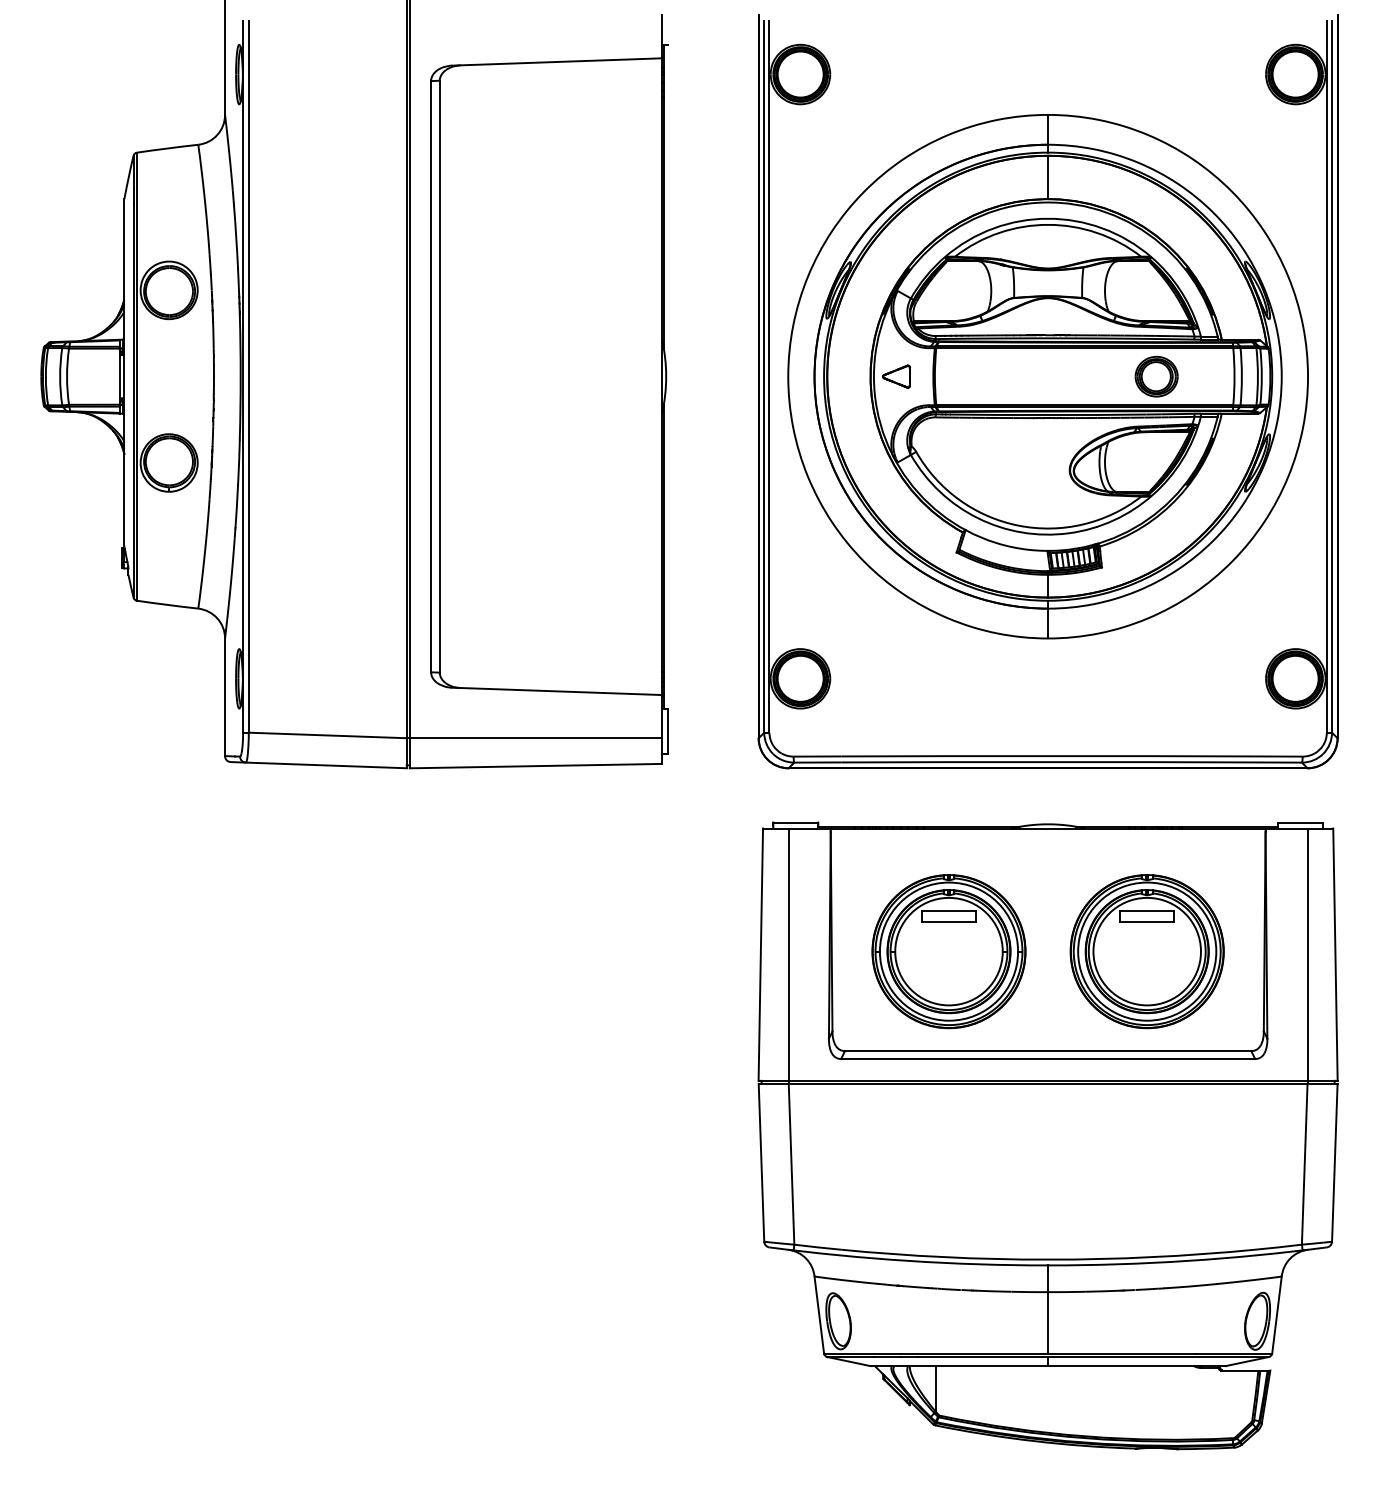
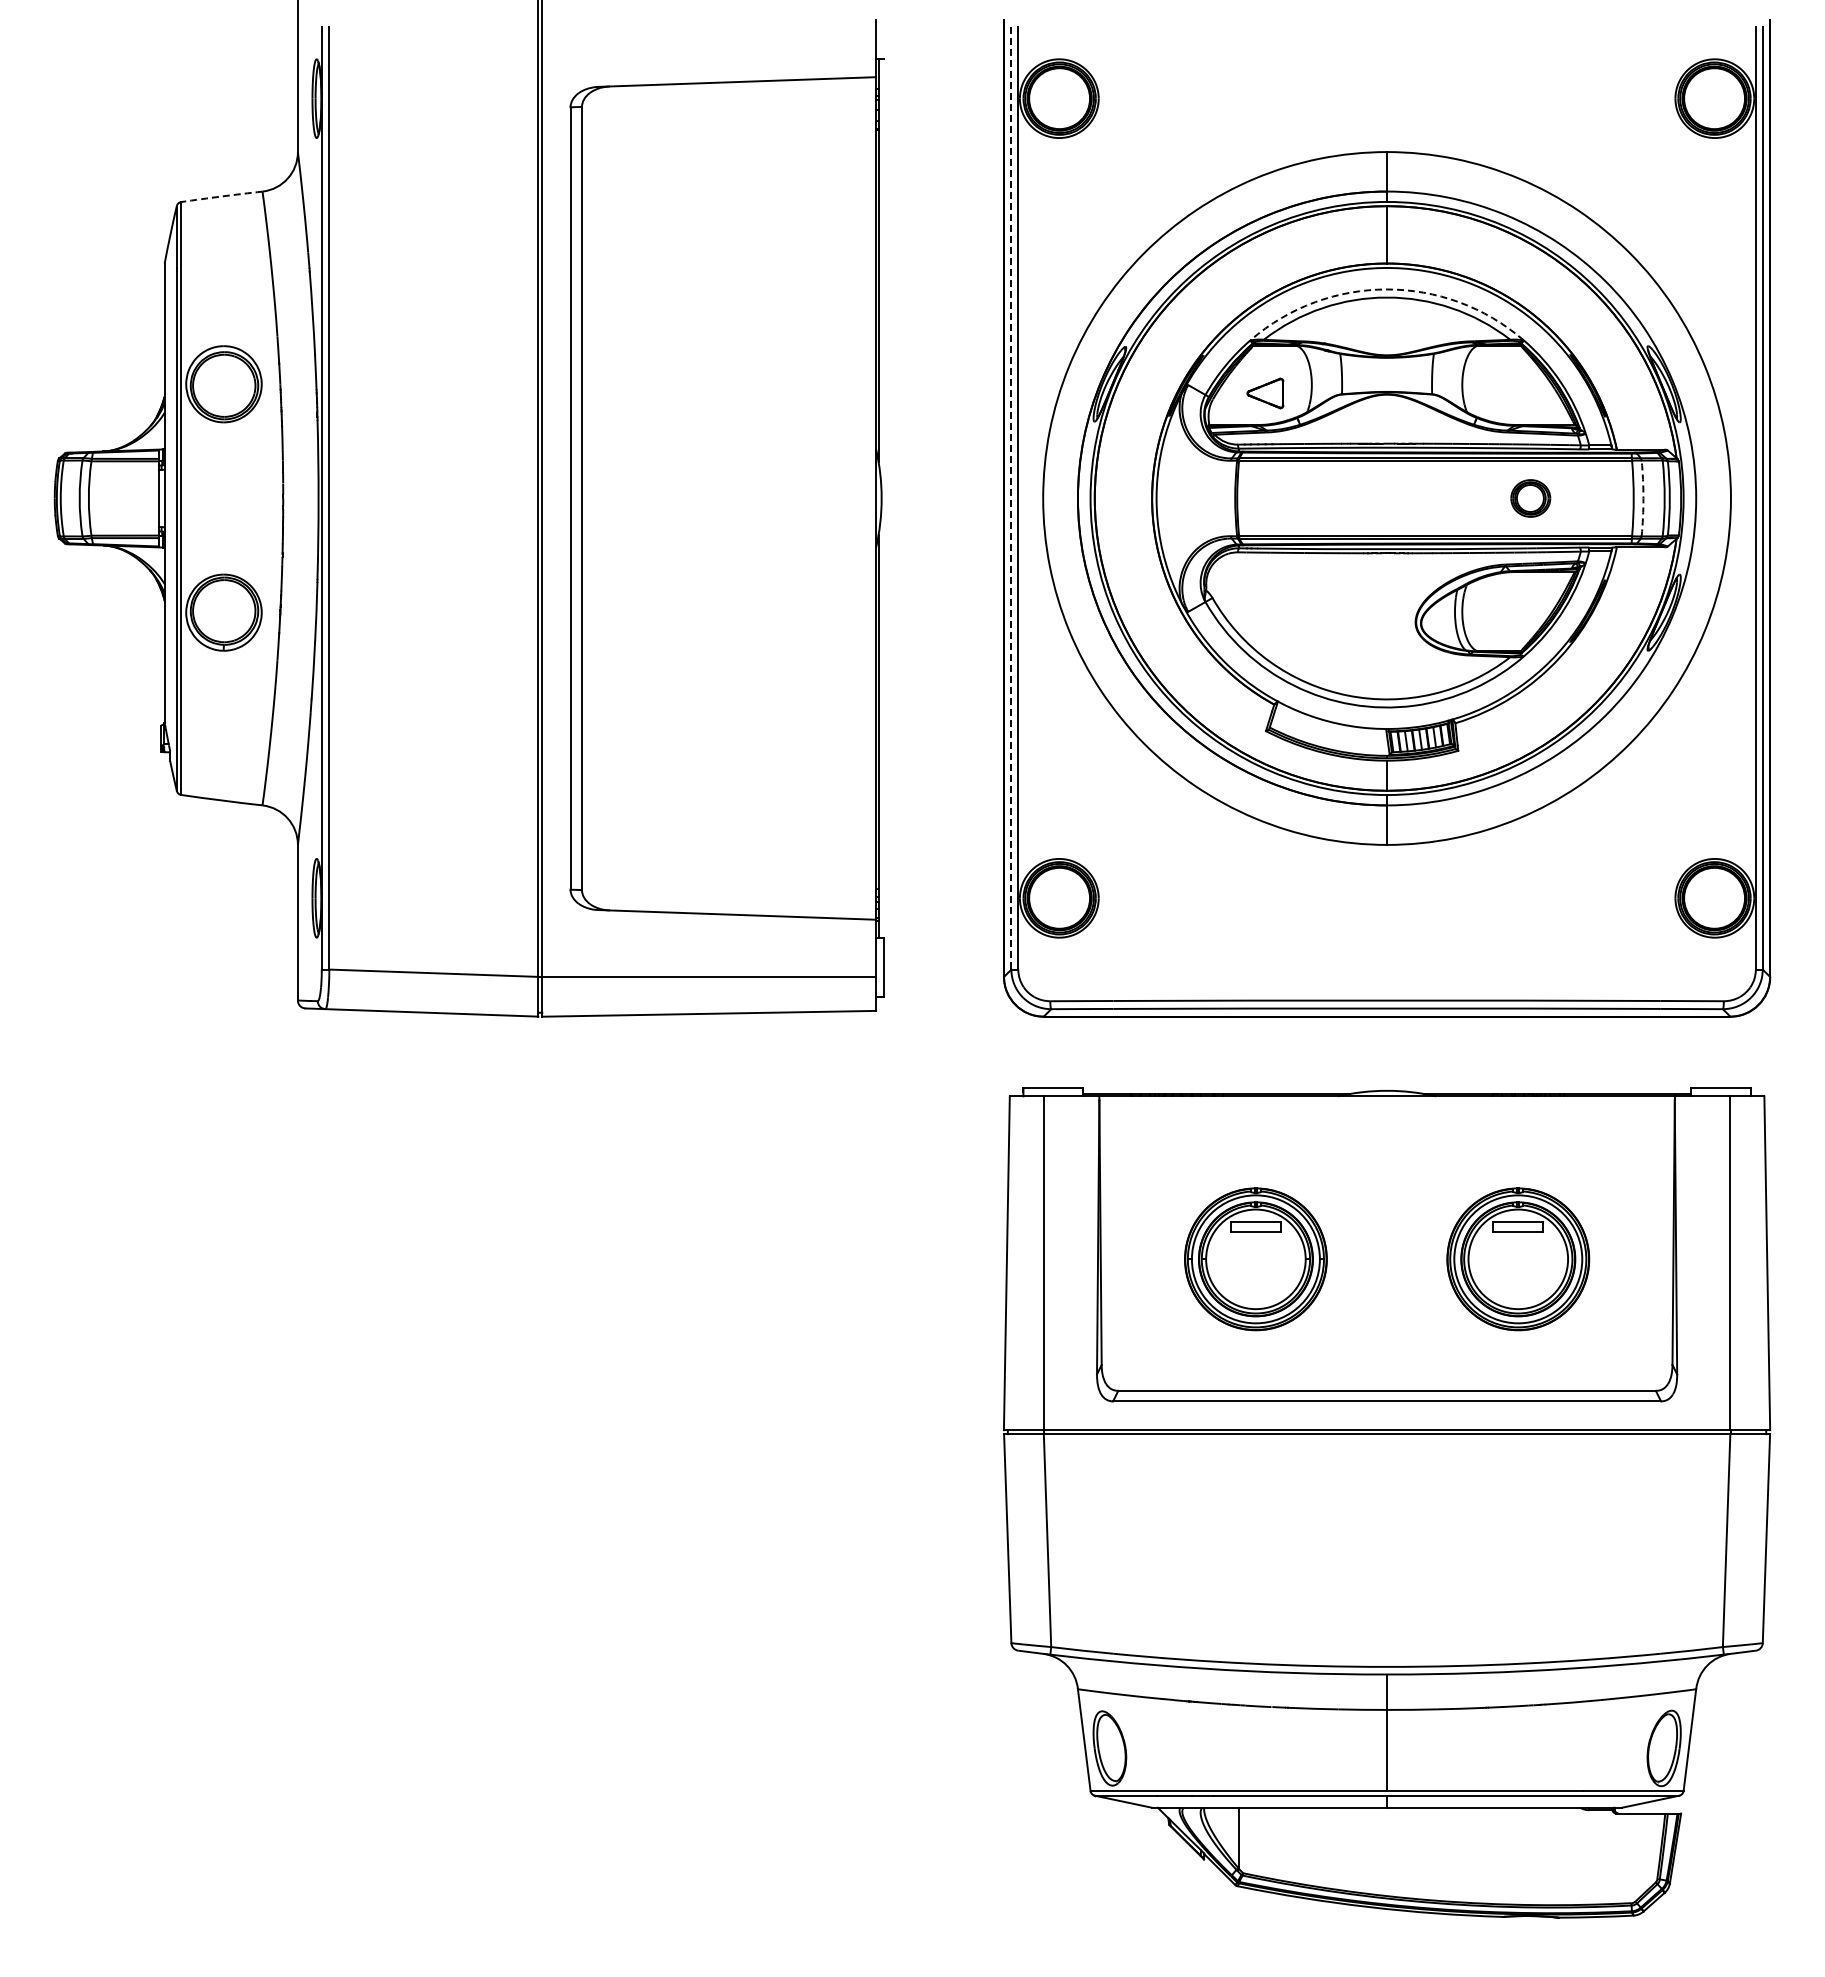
arc: (167, 148) -> (221, 196), solid -> dashed
arc: (1048, 218) -> (1387, 289), solid -> dashed
part: (896, 376) -> (1265, 393), moved
part: (1156, 376) -> (1530, 498), size x0.7
arc: (1241, 376) -> (1643, 498), solid -> dashed
line: (764, 377) -> (1011, 499), solid -> dashed
part: (948, 951) -> (1255, 1259), size x0.7
part: (1147, 951) -> (1518, 1259), size x0.7

